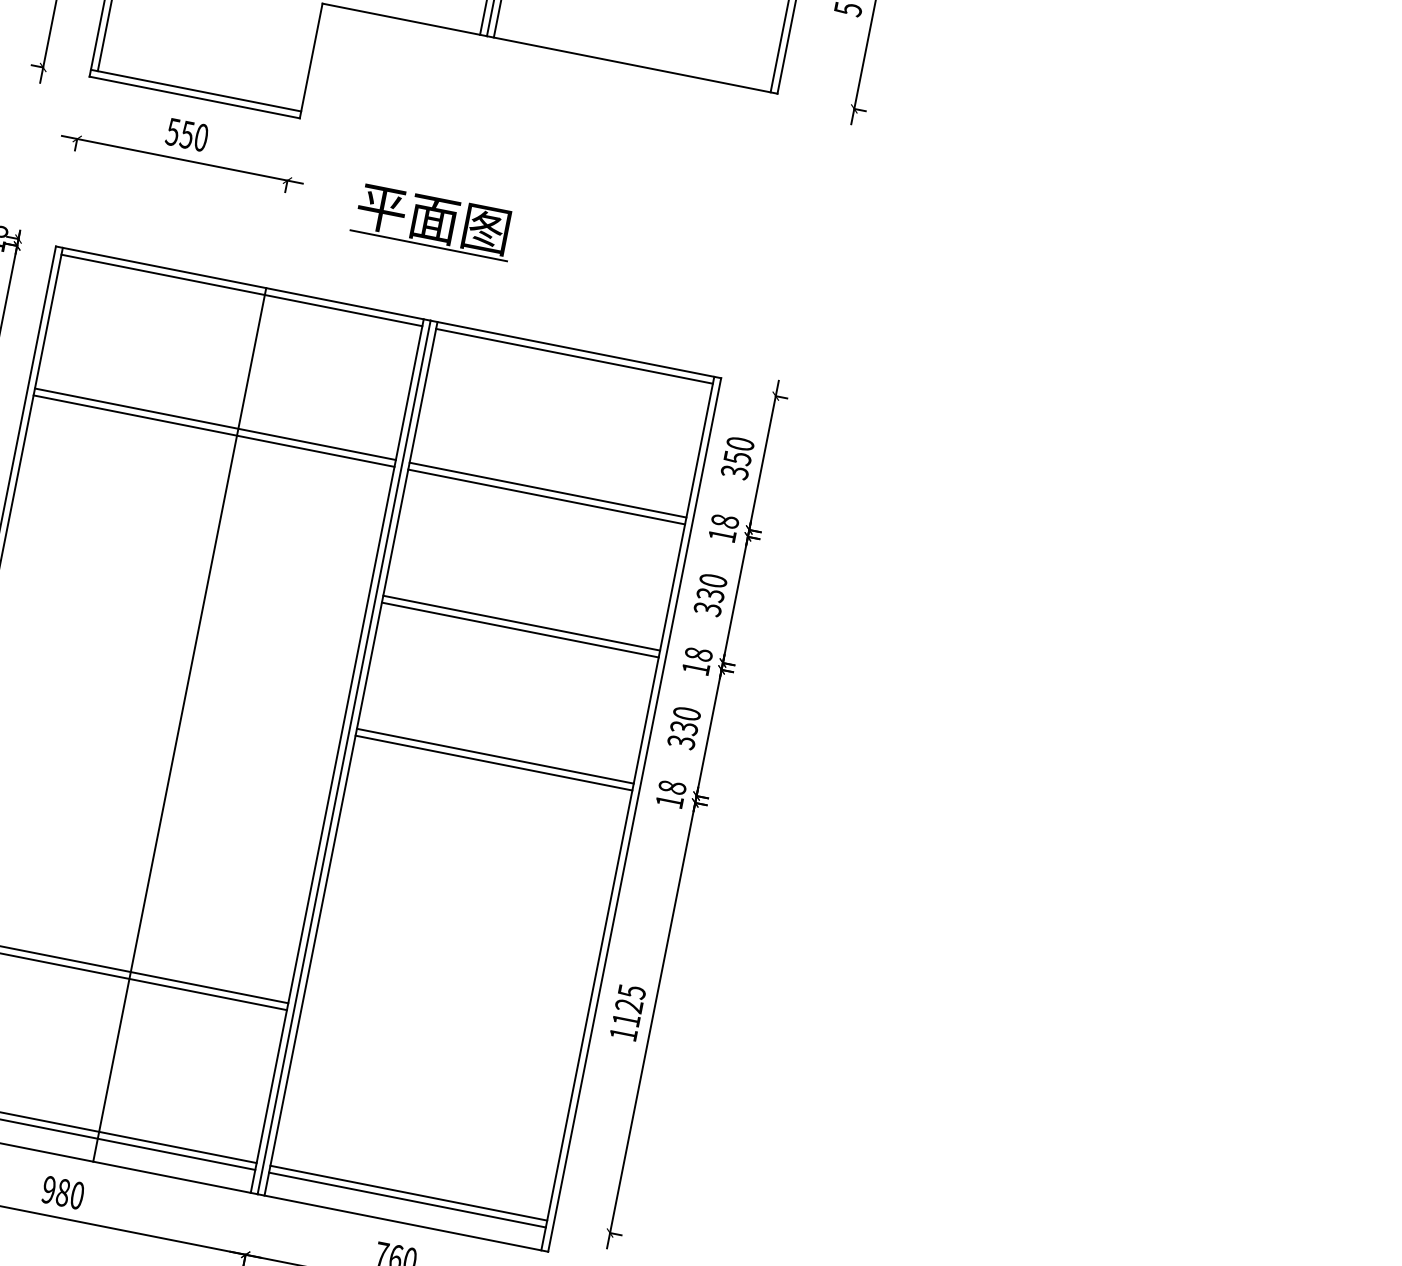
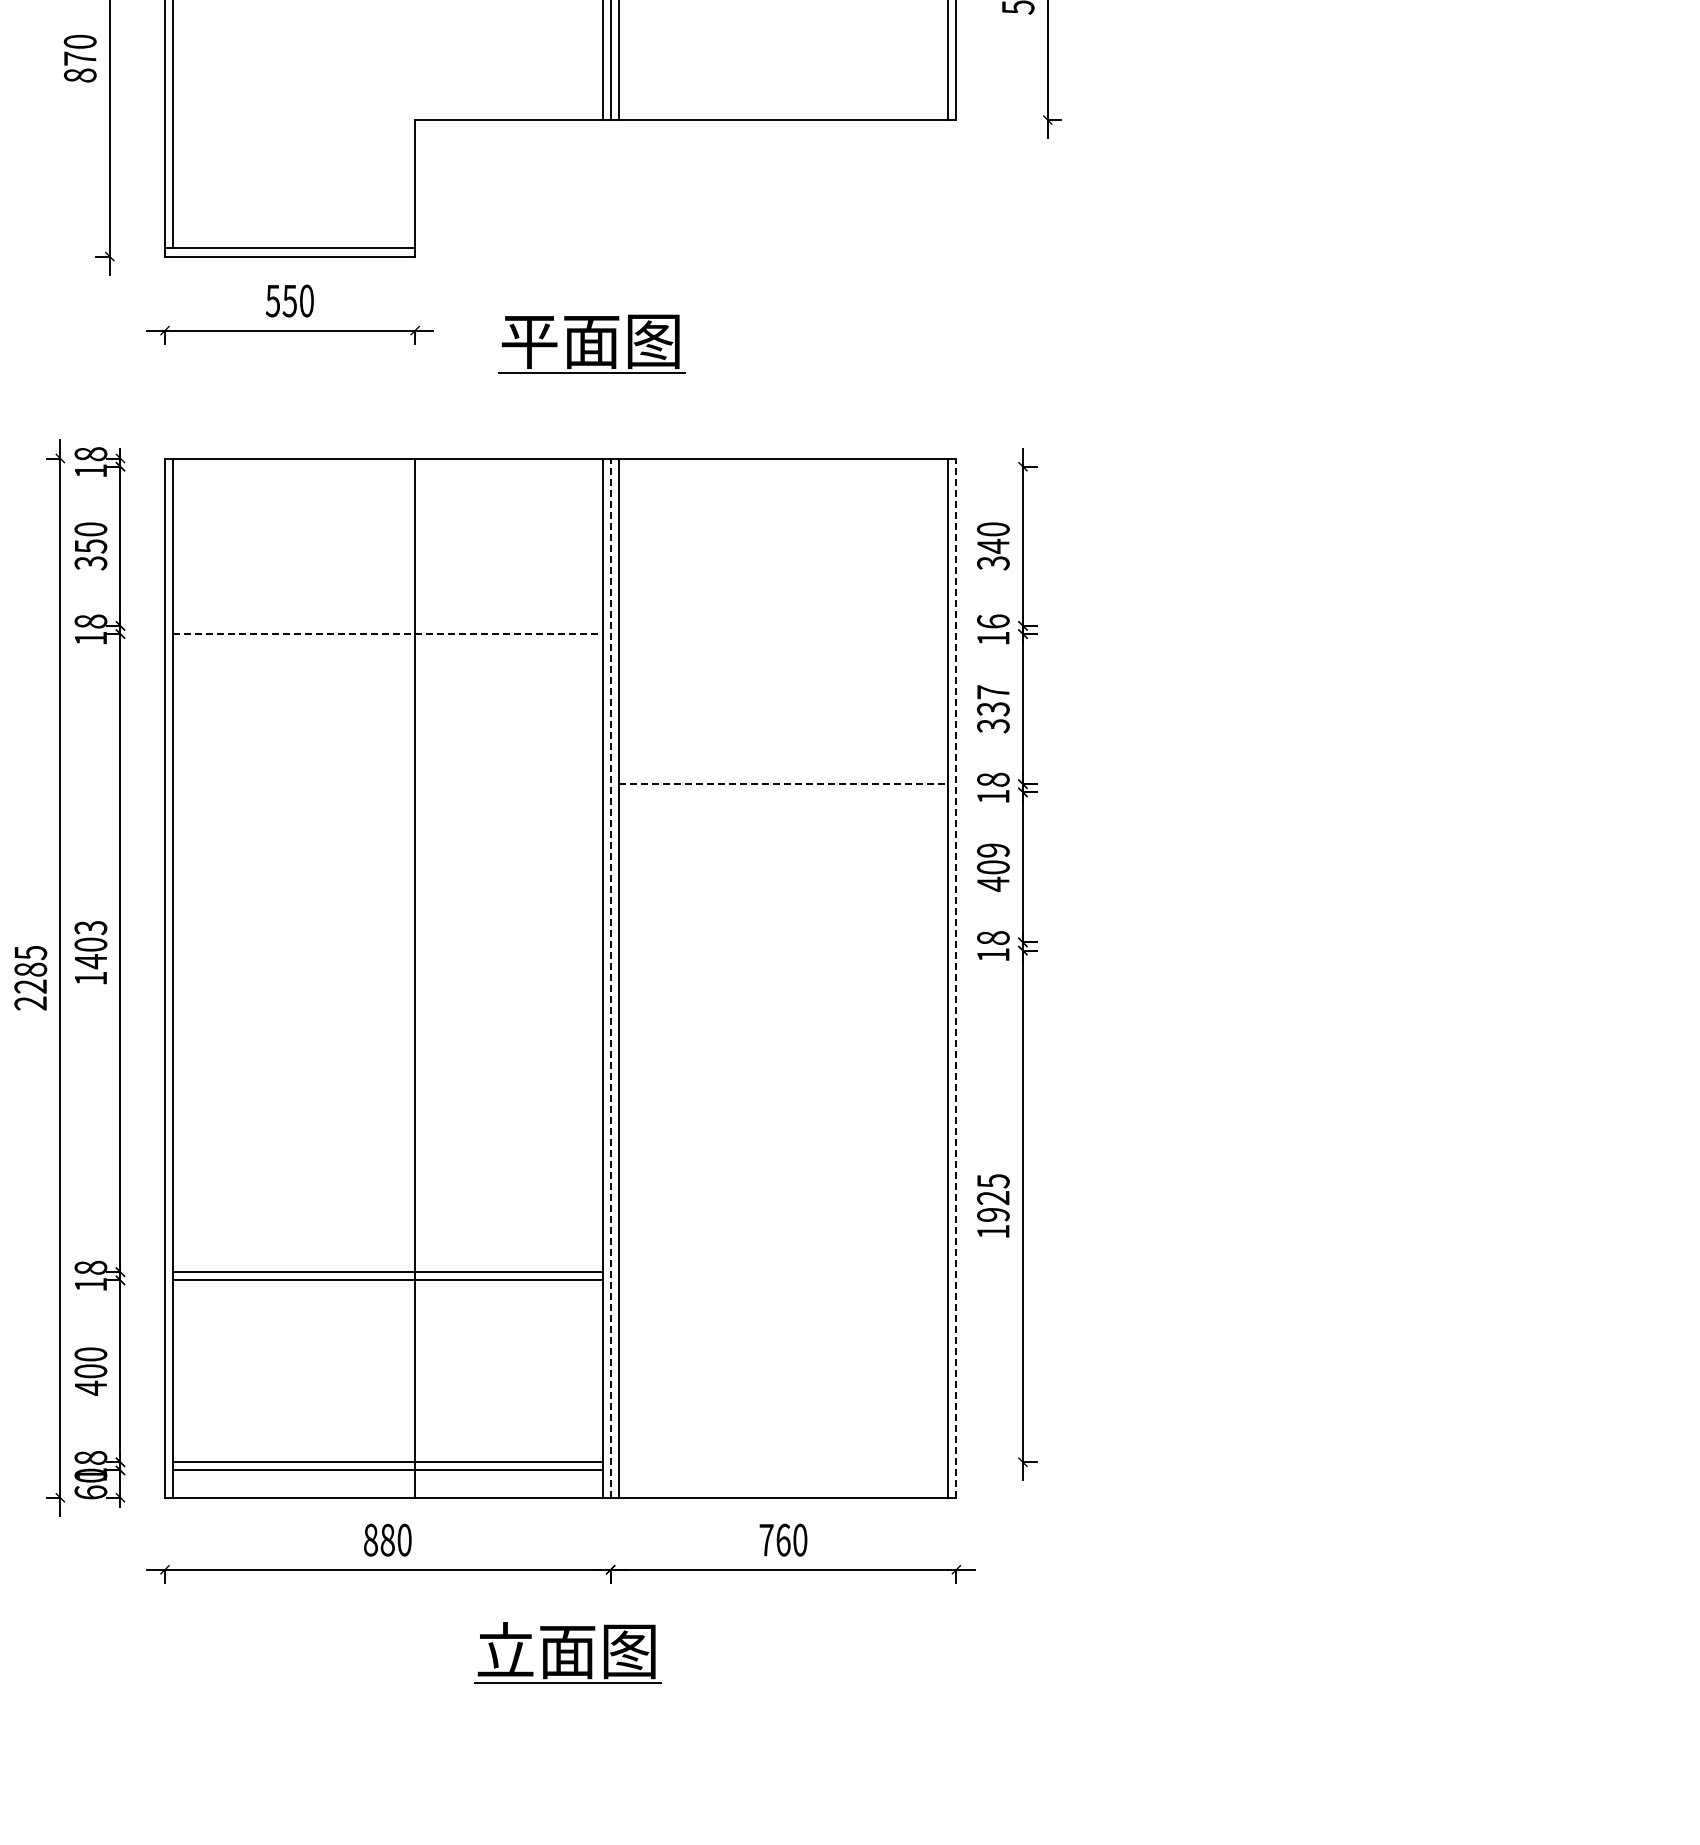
line: (241, 290) -> (387, 466), removed
line: (574, 356) -> (783, 466), removed
line: (215, 423) -> (387, 625), removed
line: (213, 431) -> (387, 634), solid -> dashed
text: (737, 458) -> (993, 546), 350 -> 340
line: (548, 489) -> (783, 625), removed
line: (546, 497) -> (783, 634), removed
text: (725, 521) -> (993, 621), 18 -> 16
text: (713, 581) -> (993, 692), 330 -> 337
line: (521, 623) -> (783, 784), solid -> dashed
line: (520, 630) -> (783, 792), removed
text: (684, 728) -> (993, 867), 330 -> 409
line: (495, 756) -> (783, 942), removed
line: (343, 757) -> (610, 978), solid -> dashed
line: (493, 762) -> (783, 950), removed
line: (634, 815) -> (956, 978), solid -> dashed
text: (626, 1019) -> (993, 1214), 1125 -> 1925
text: (48, 1189) -> (370, 1539), 980 -> 880
line: (408, 1193) -> (783, 1462), removed
line: (407, 1200) -> (783, 1470), removed

